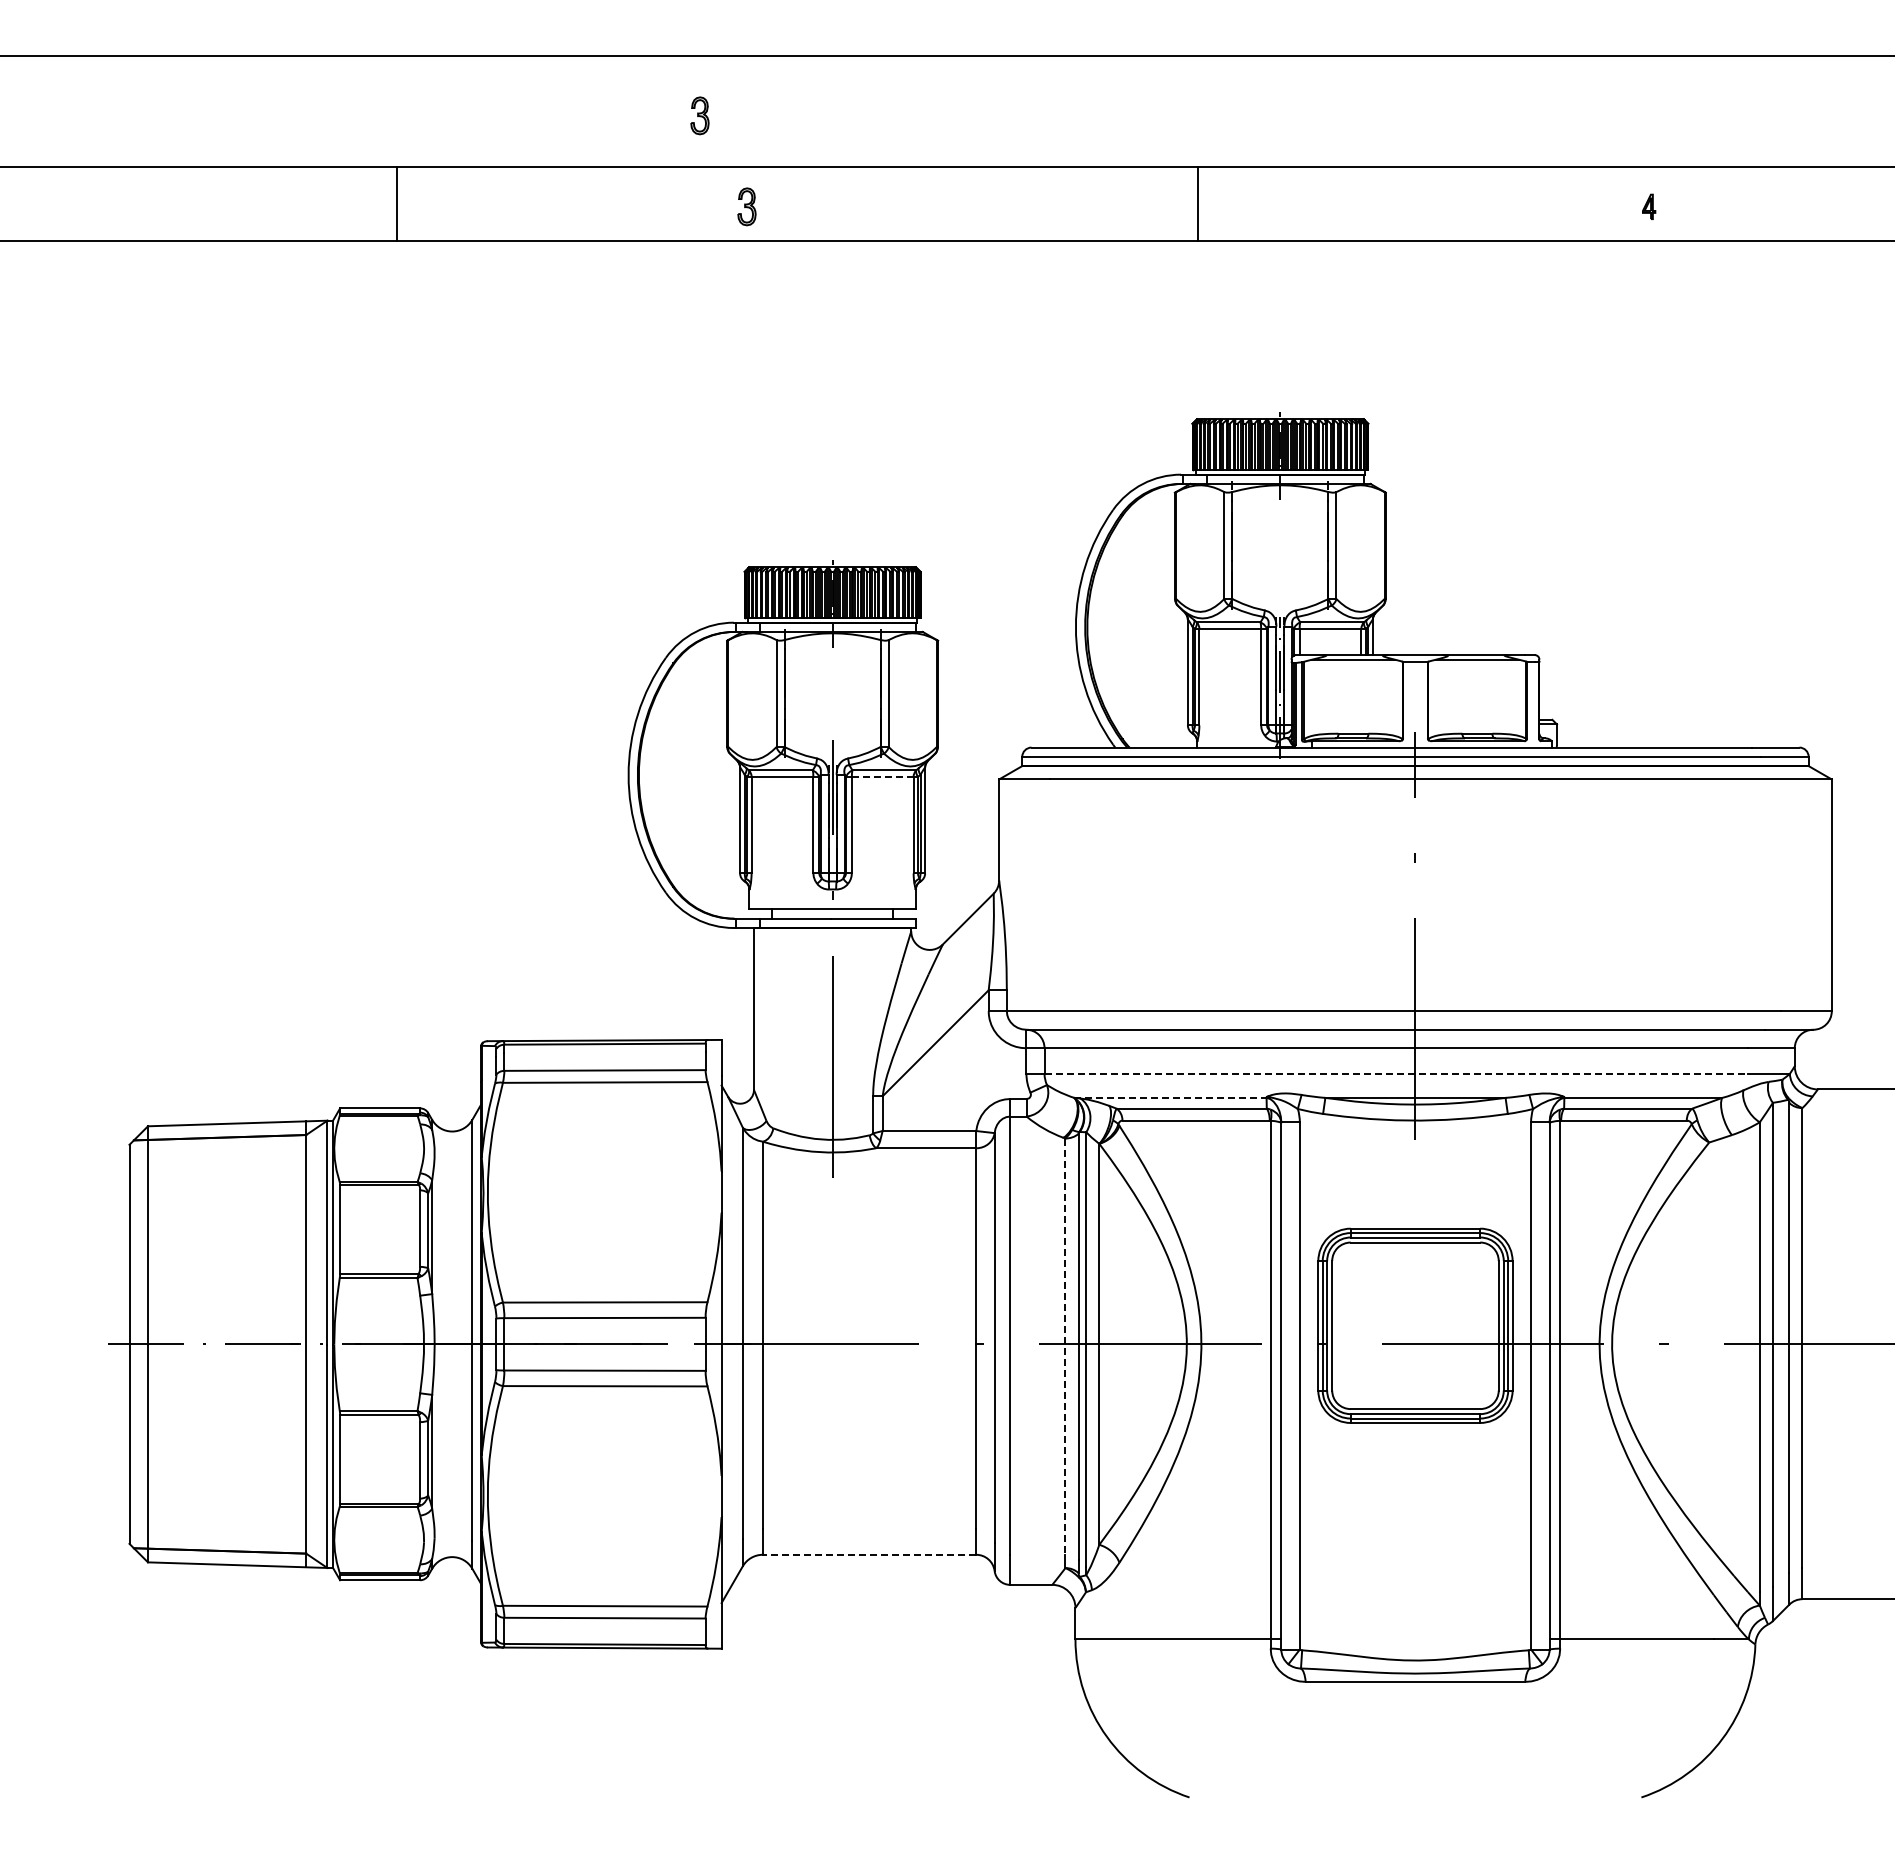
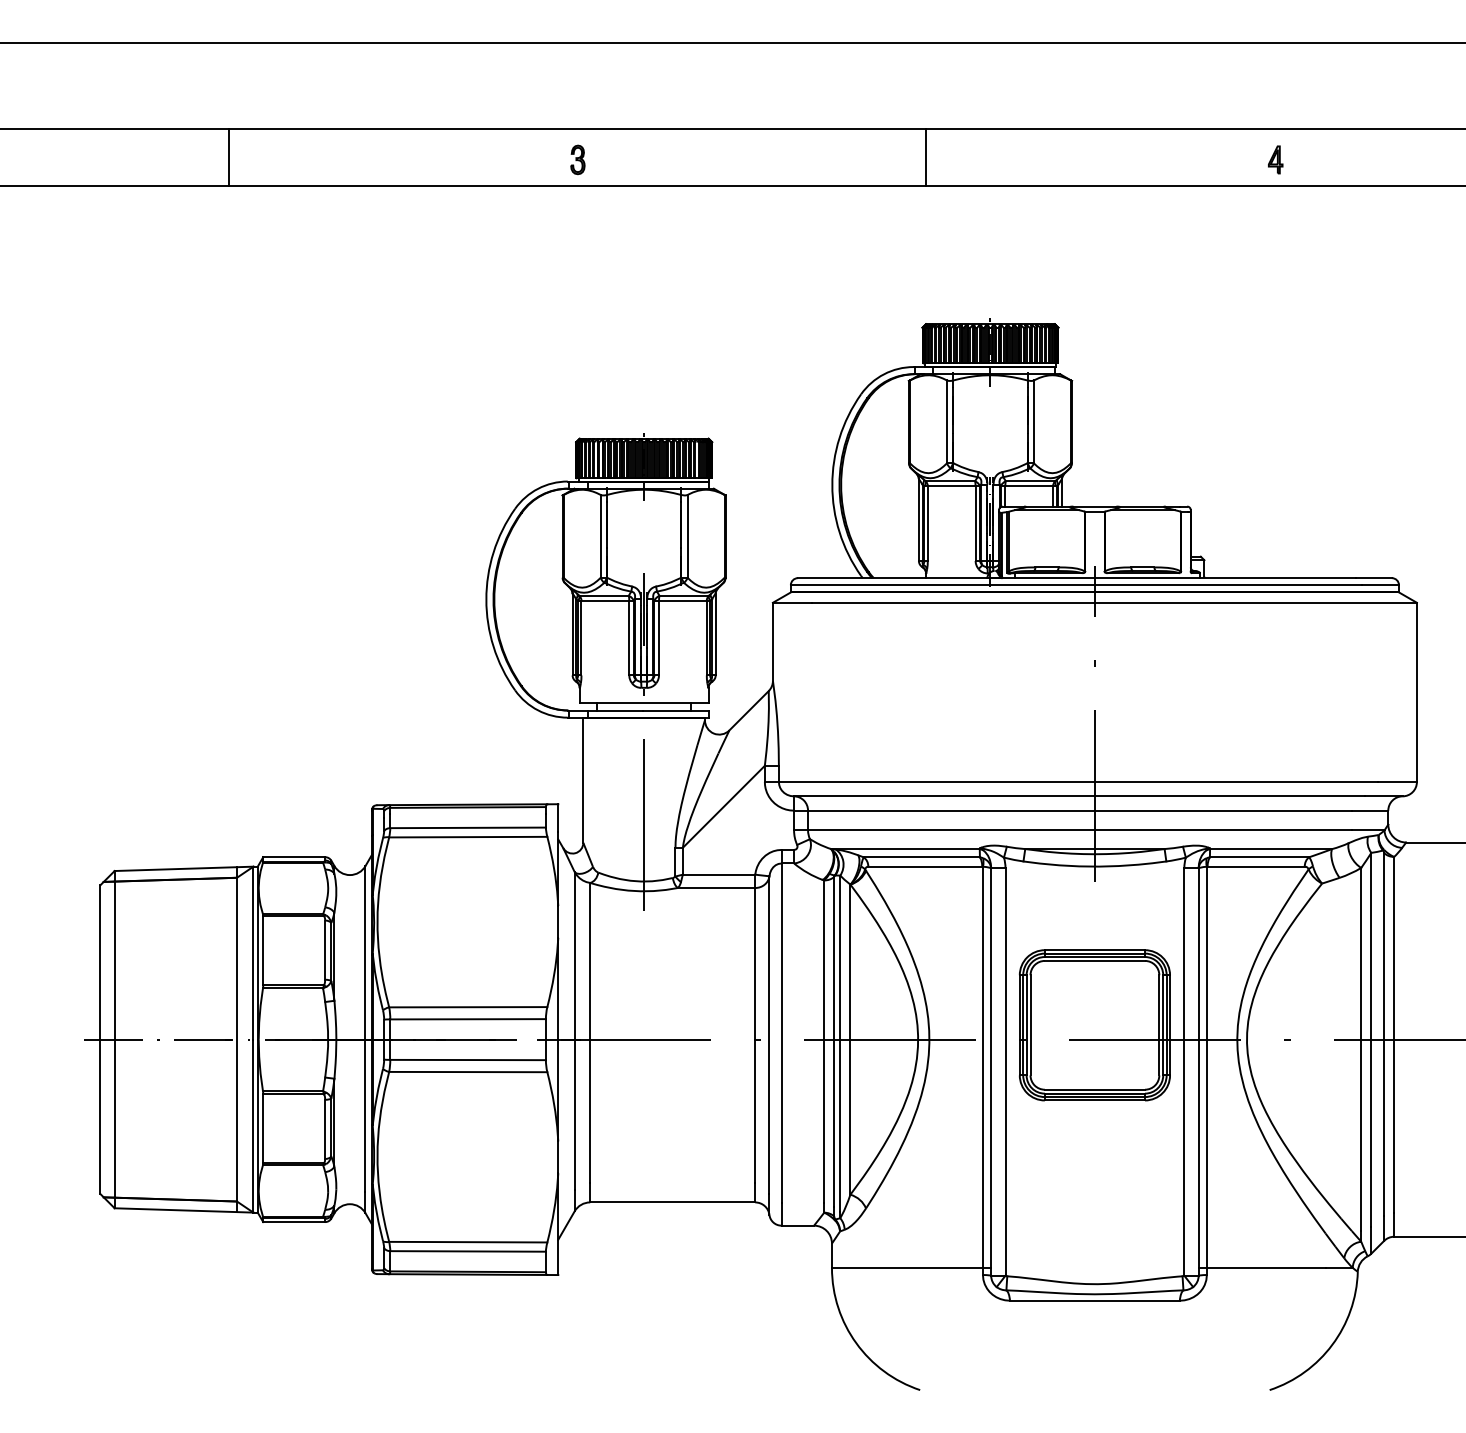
part: (699, 115) -> (541, 89), removed
line: (396, 203) -> (228, 157), moved
part: (1648, 206) -> (1275, 159), size x1.43
line: (882, 776) -> (682, 600), dashed -> solid
line: (1396, 1073) -> (1080, 830), dashed -> solid
line: (1170, 1097) -> (905, 848), dashed -> solid
line: (1065, 1347) -> (824, 1042), dashed -> solid
line: (869, 1554) -> (672, 1202), dashed -> solid

